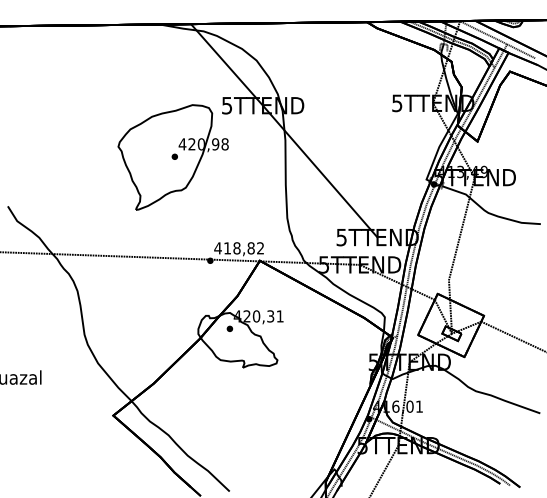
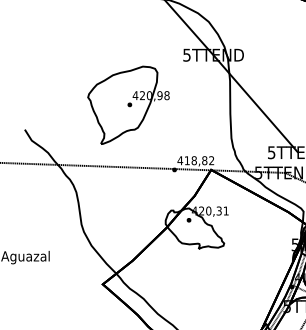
part: (172, 157) -> (128, 105), moved

